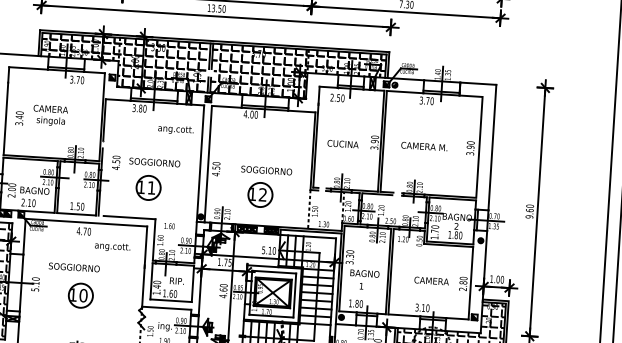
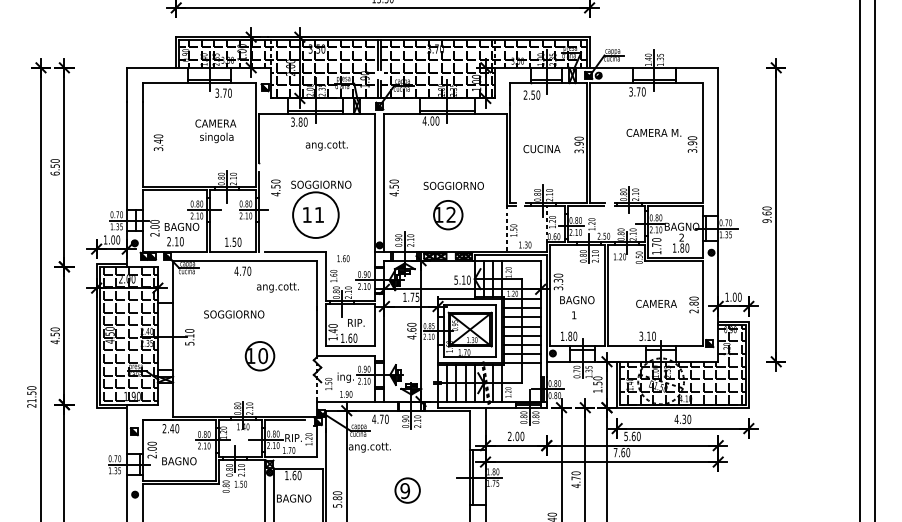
text: (50, 115) -> (215, 131), moved
text: (175, 129) -> (326, 145), moved
text: (424, 146) -> (653, 132), moved
circle: (148, 187) -> (315, 214), size x1.6
part: (80, 295) -> (259, 356), moved

